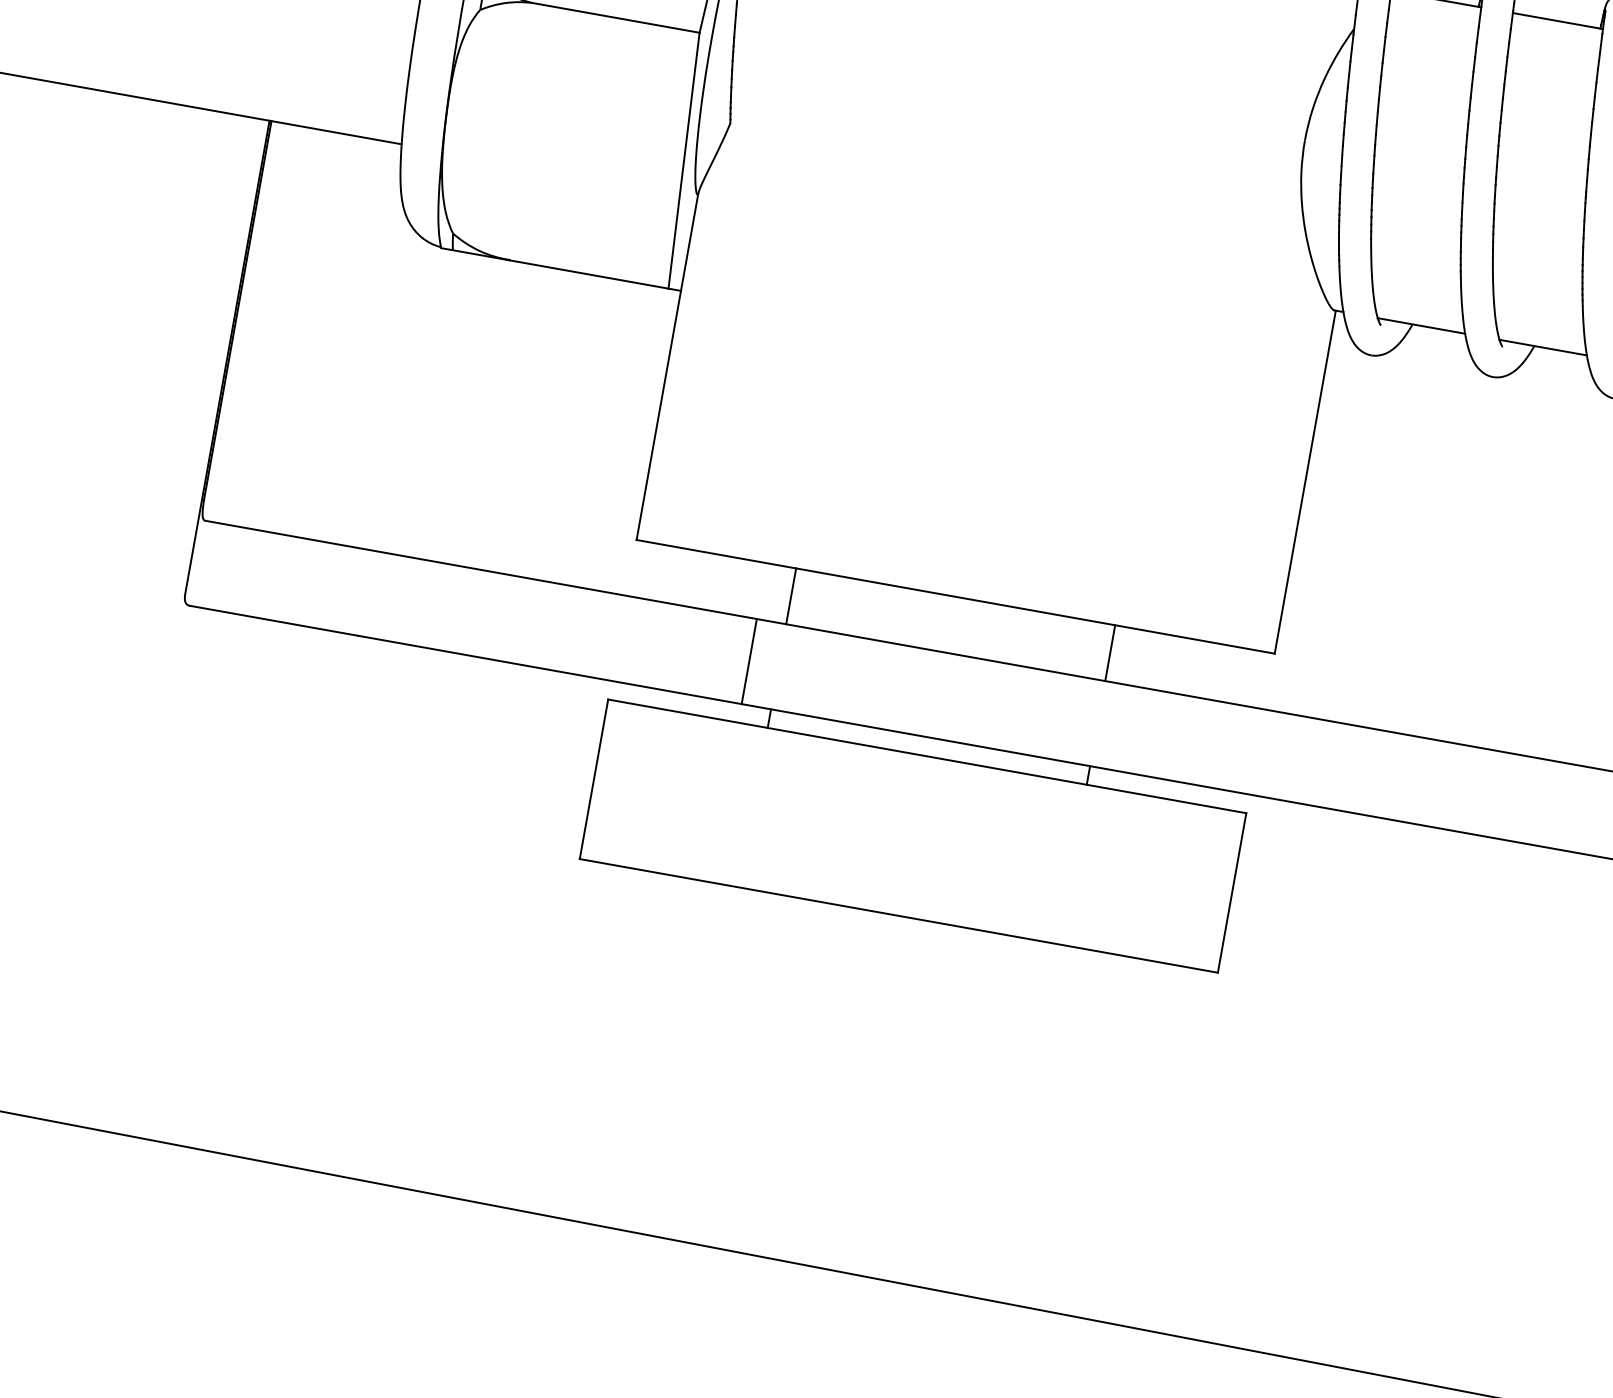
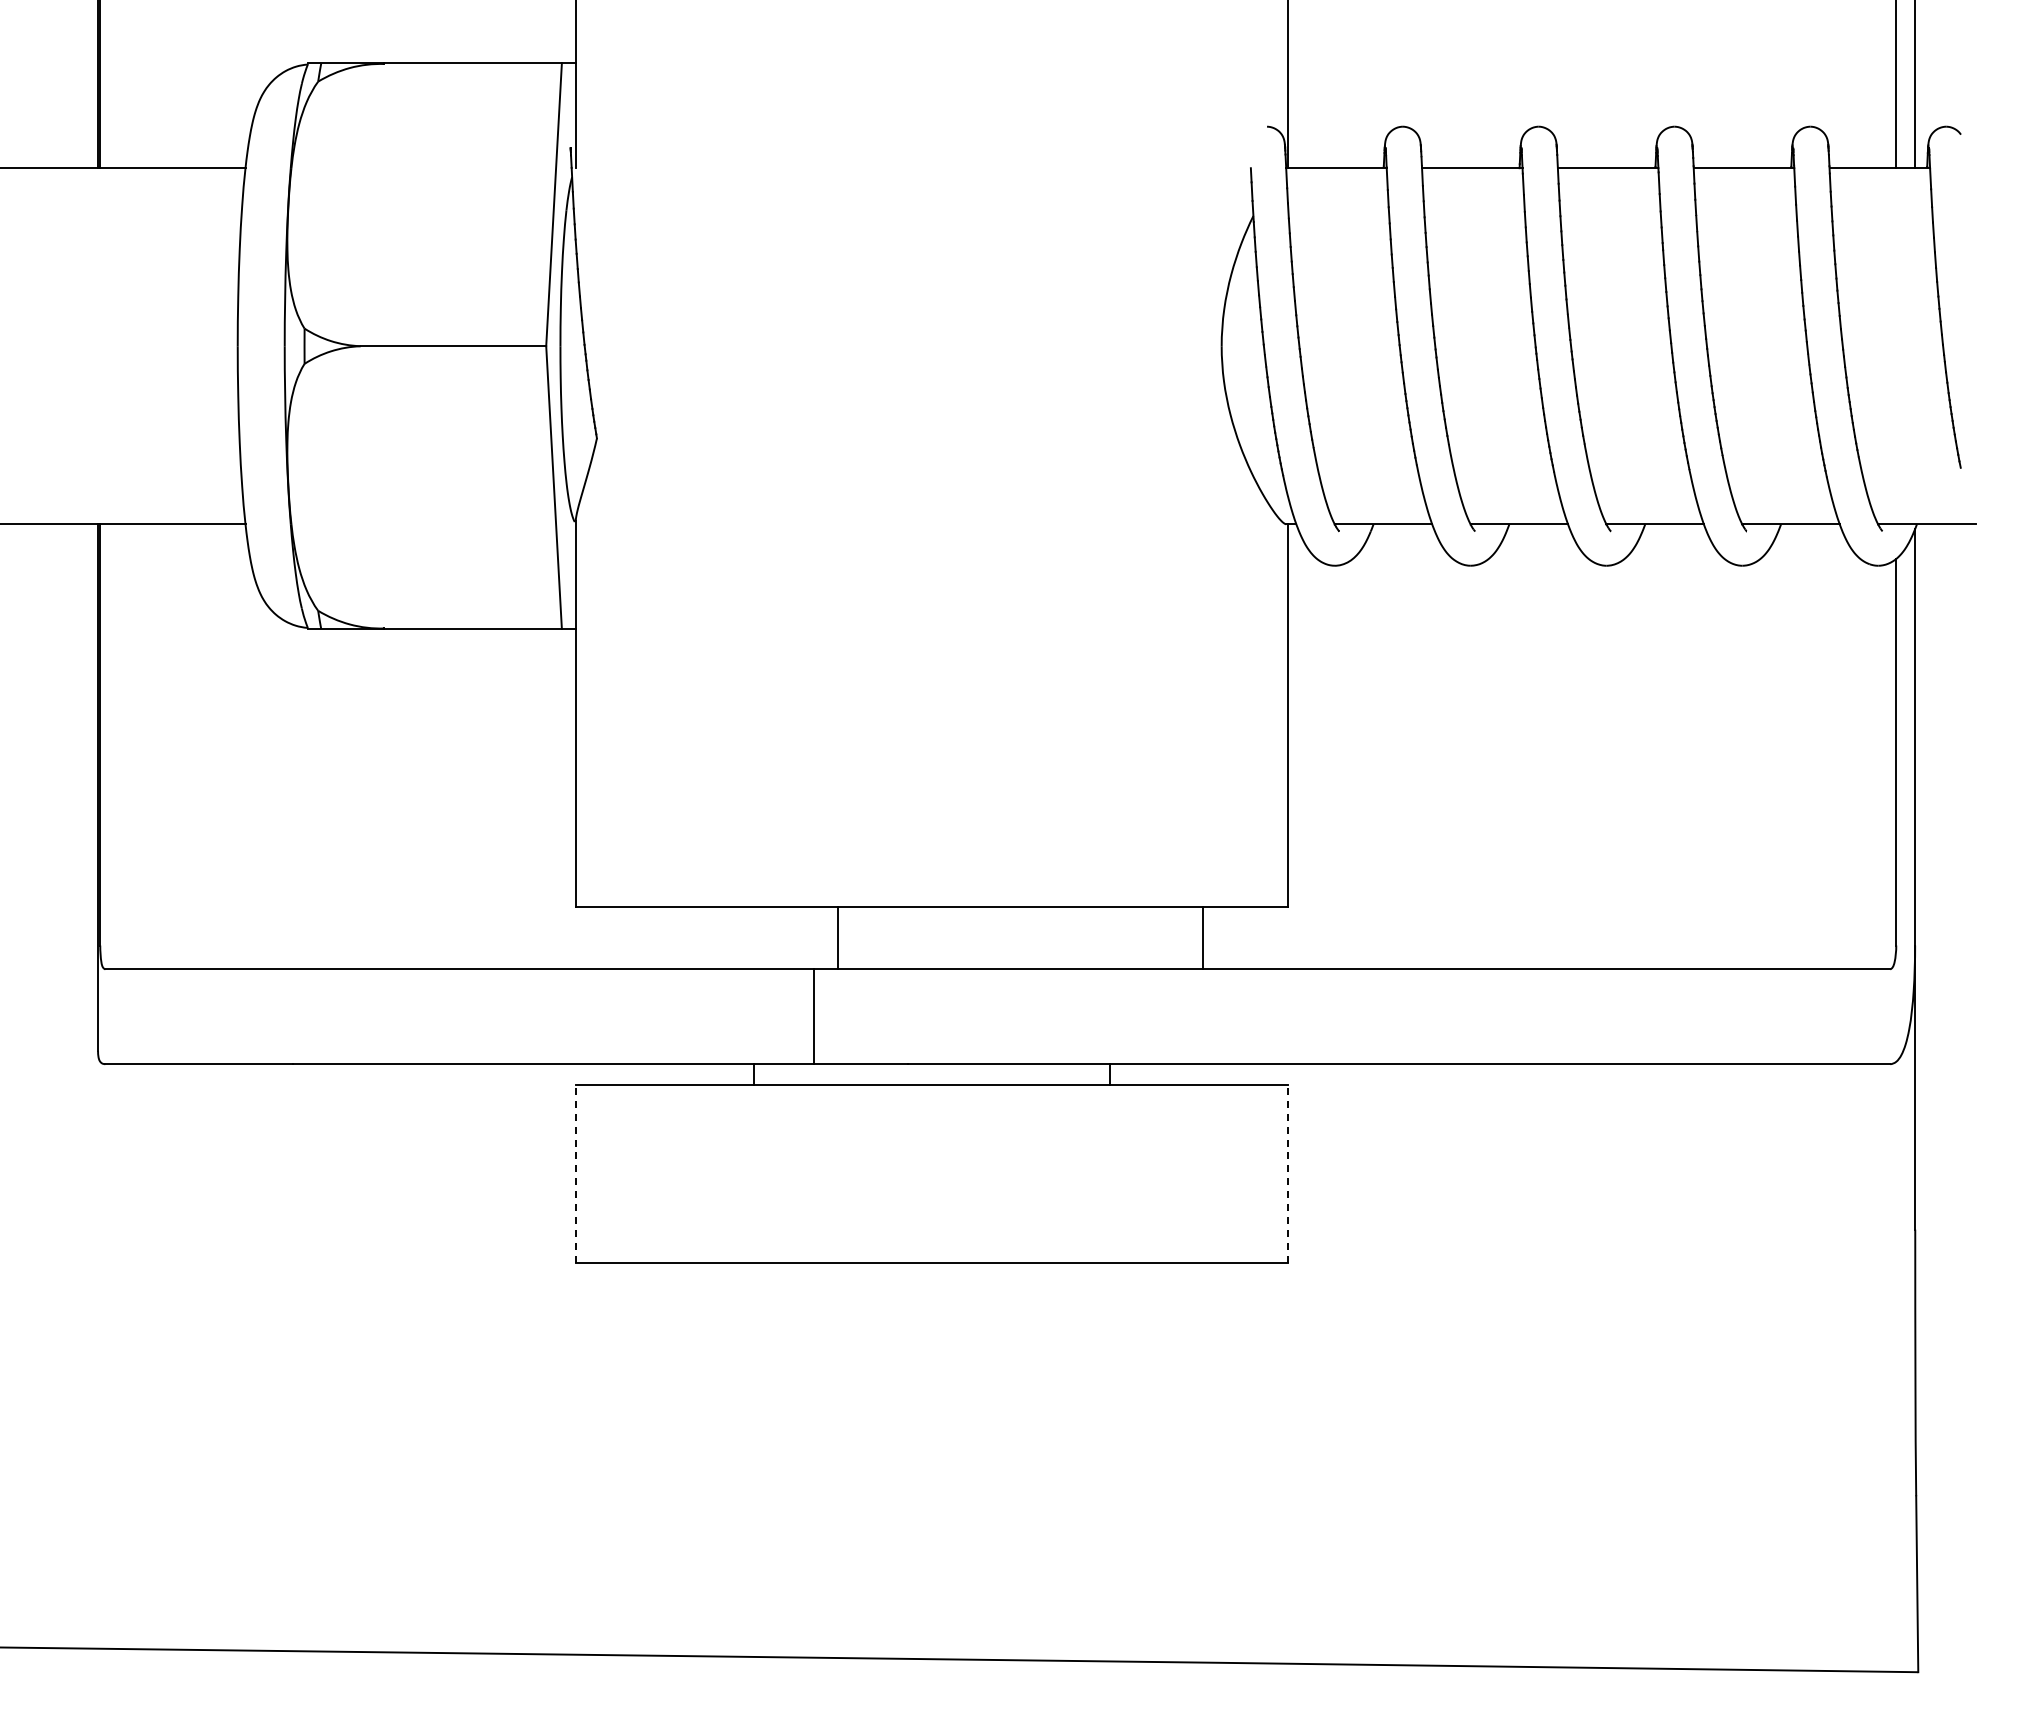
line: (790, 595) -> (837, 937), moved
line: (1110, 652) -> (1202, 937), moved
line: (749, 661) -> (814, 1016), moved
line: (593, 778) -> (575, 1173), solid -> dashed
line: (1231, 892) -> (1287, 1173), solid -> dashed

